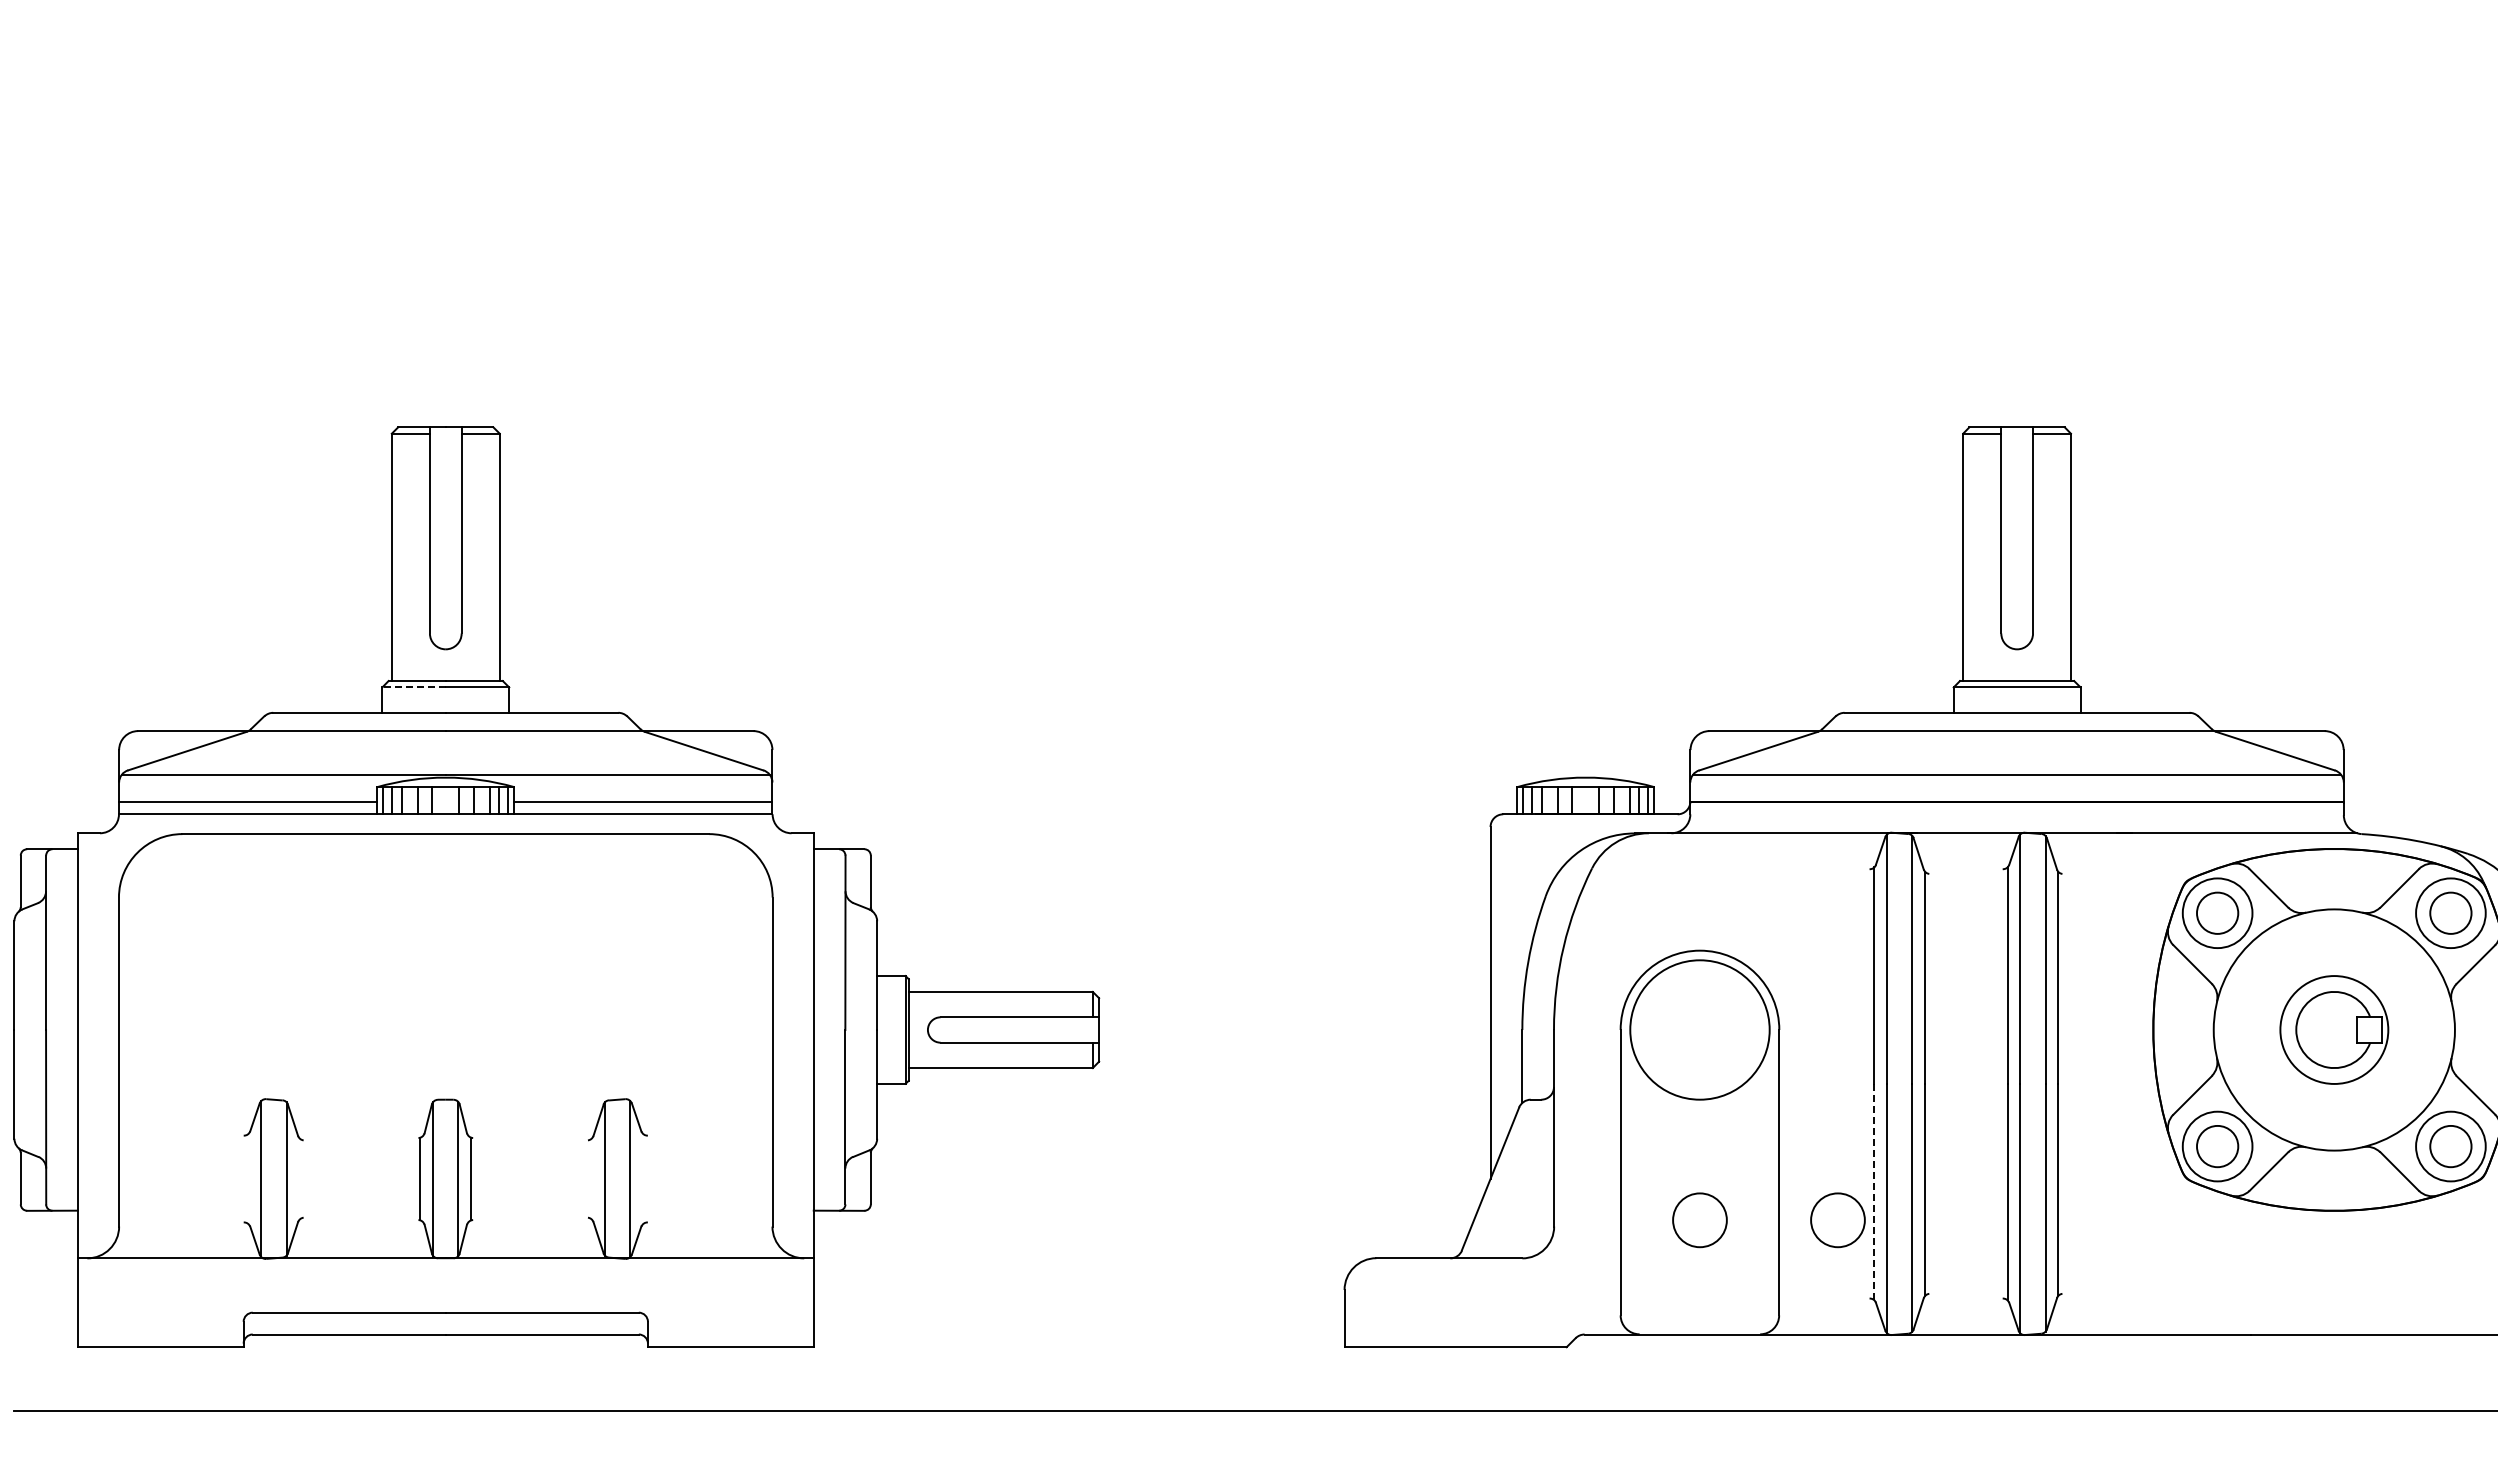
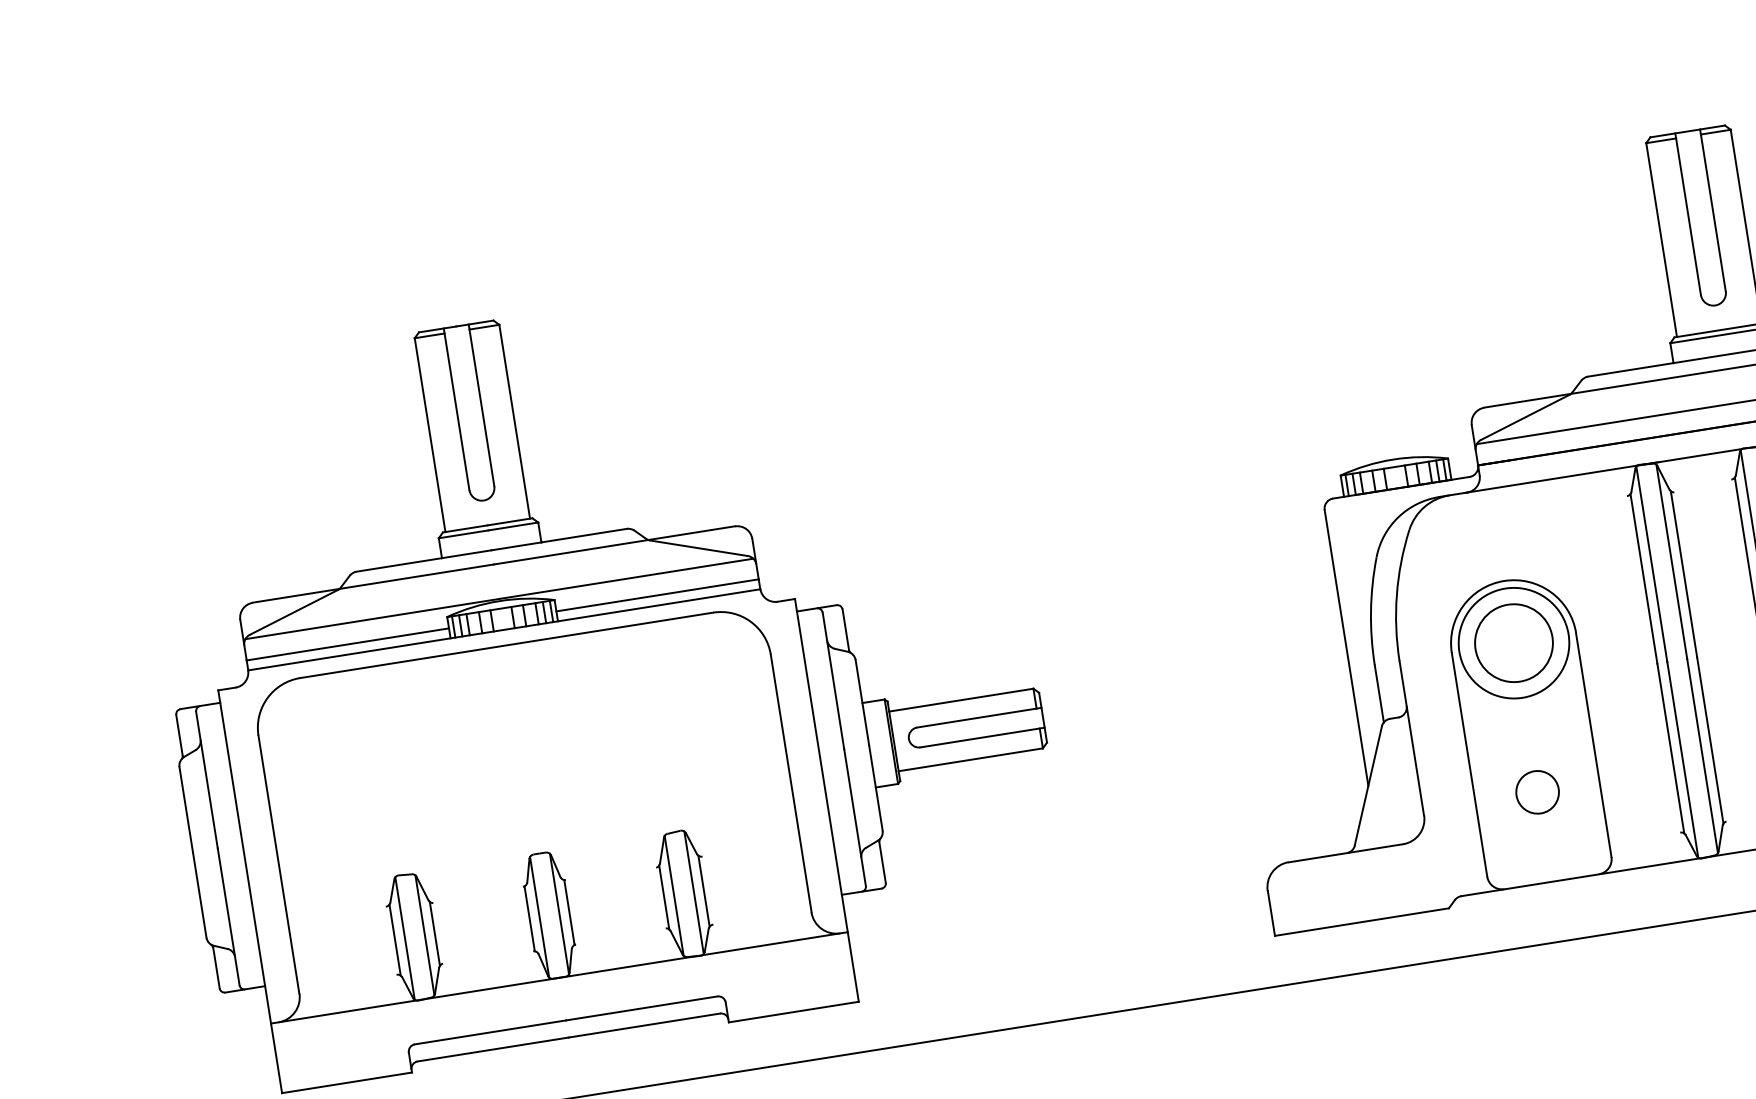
line: (414, 687) -> (464, 534), dashed -> solid
circle: (1699, 1029) -> (1513, 642), added
line: (248, 1178) -> (394, 939), added
line: (299, 1178) -> (434, 933), added
line: (592, 1178) -> (664, 897), added
line: (642, 1178) -> (703, 890), added
line: (1874, 1191) -> (1670, 748), dashed -> solid
circle: (1837, 1220) -> (1645, 775), removed

